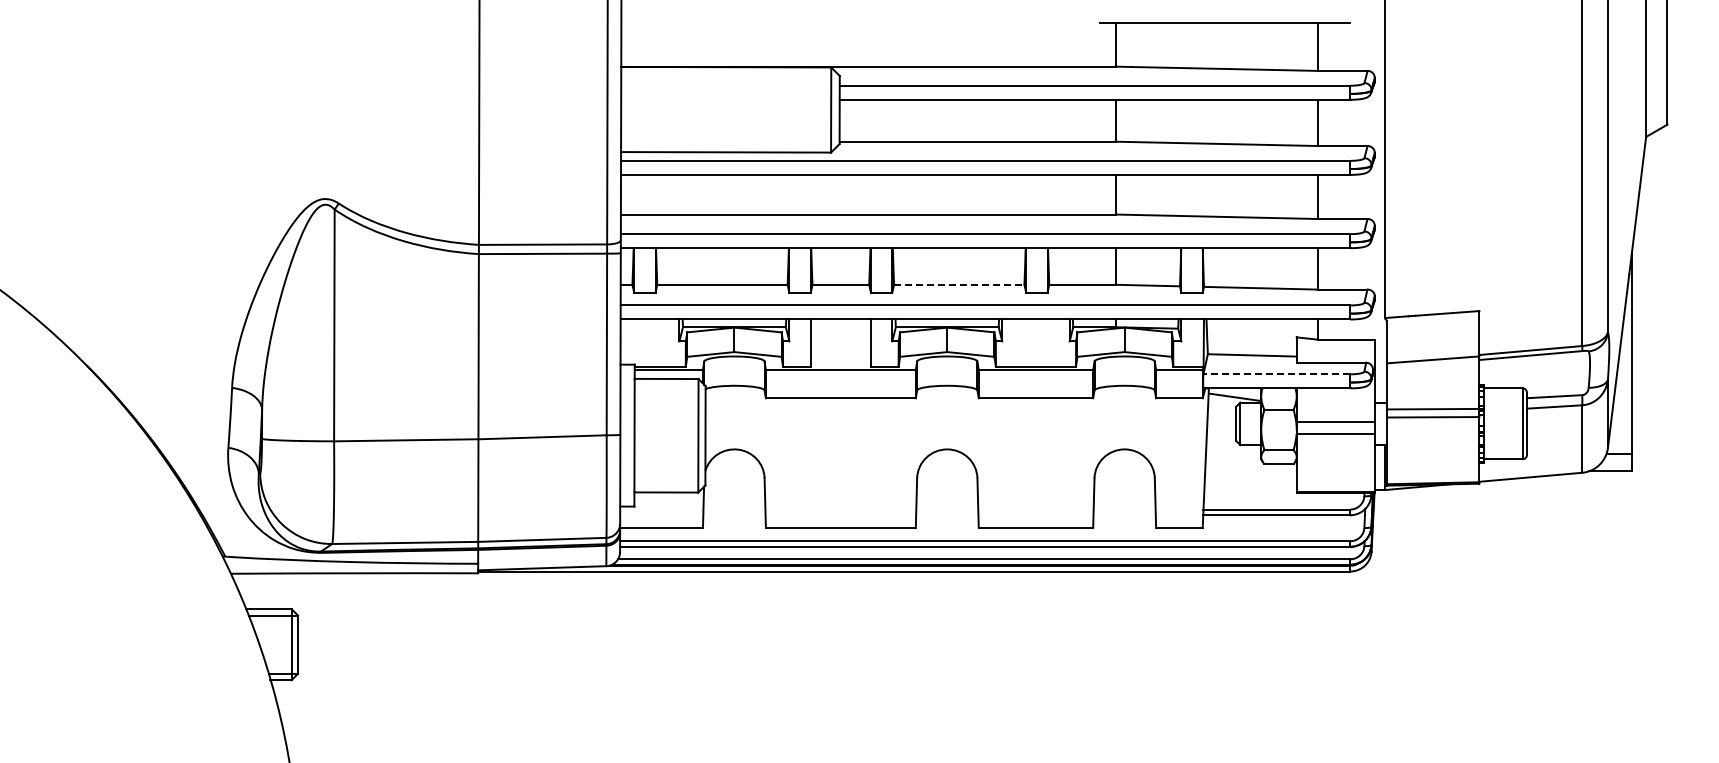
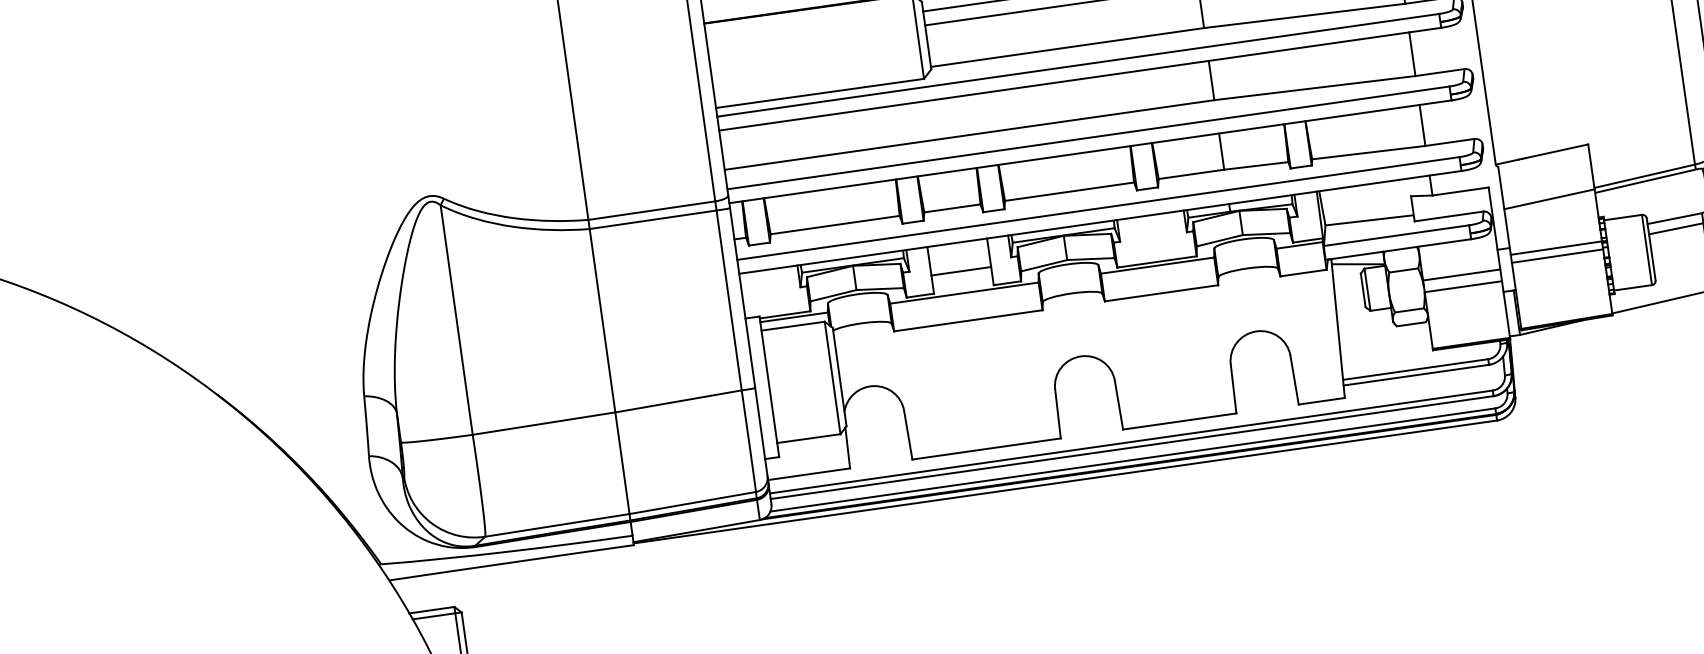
line: (959, 284) -> (1069, 191), dashed -> solid
line: (840, 348) -> (960, 271), added
line: (1276, 374) -> (1396, 235), dashed -> solid

